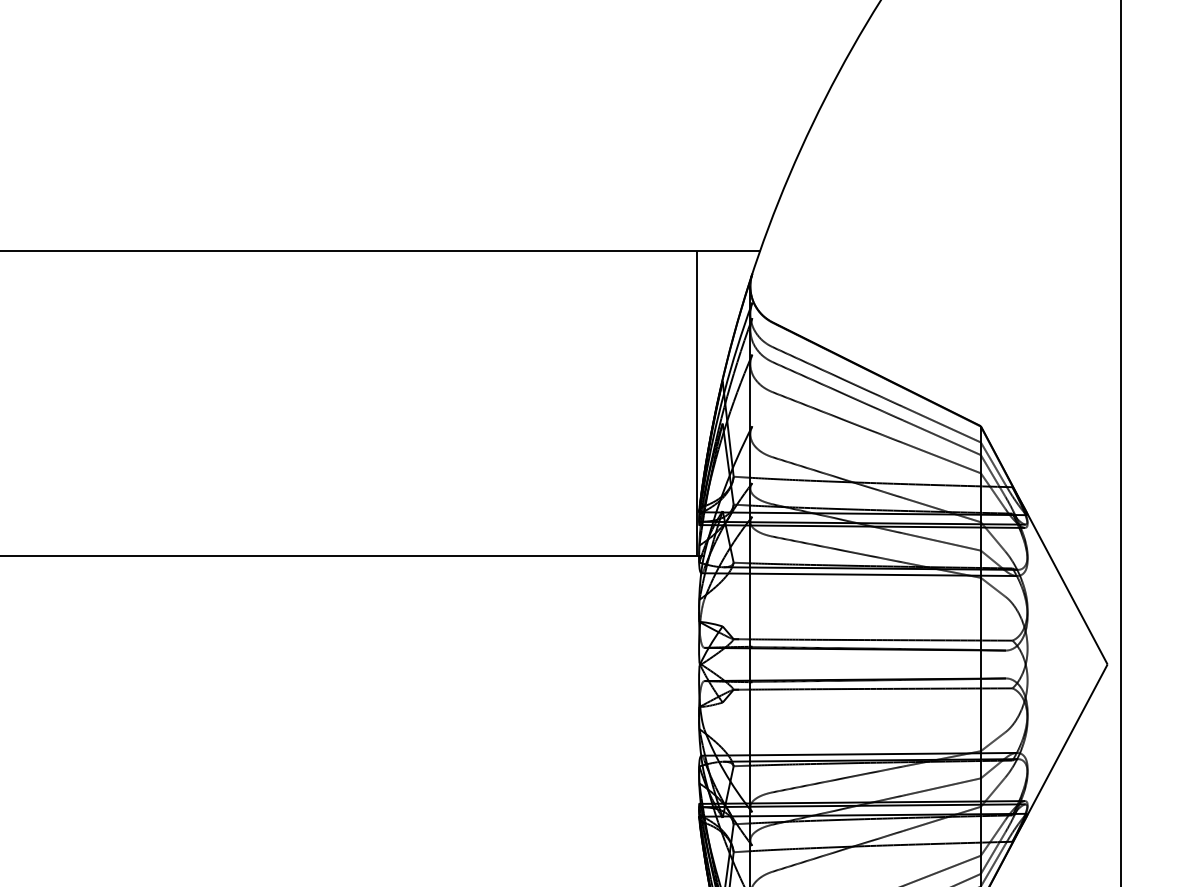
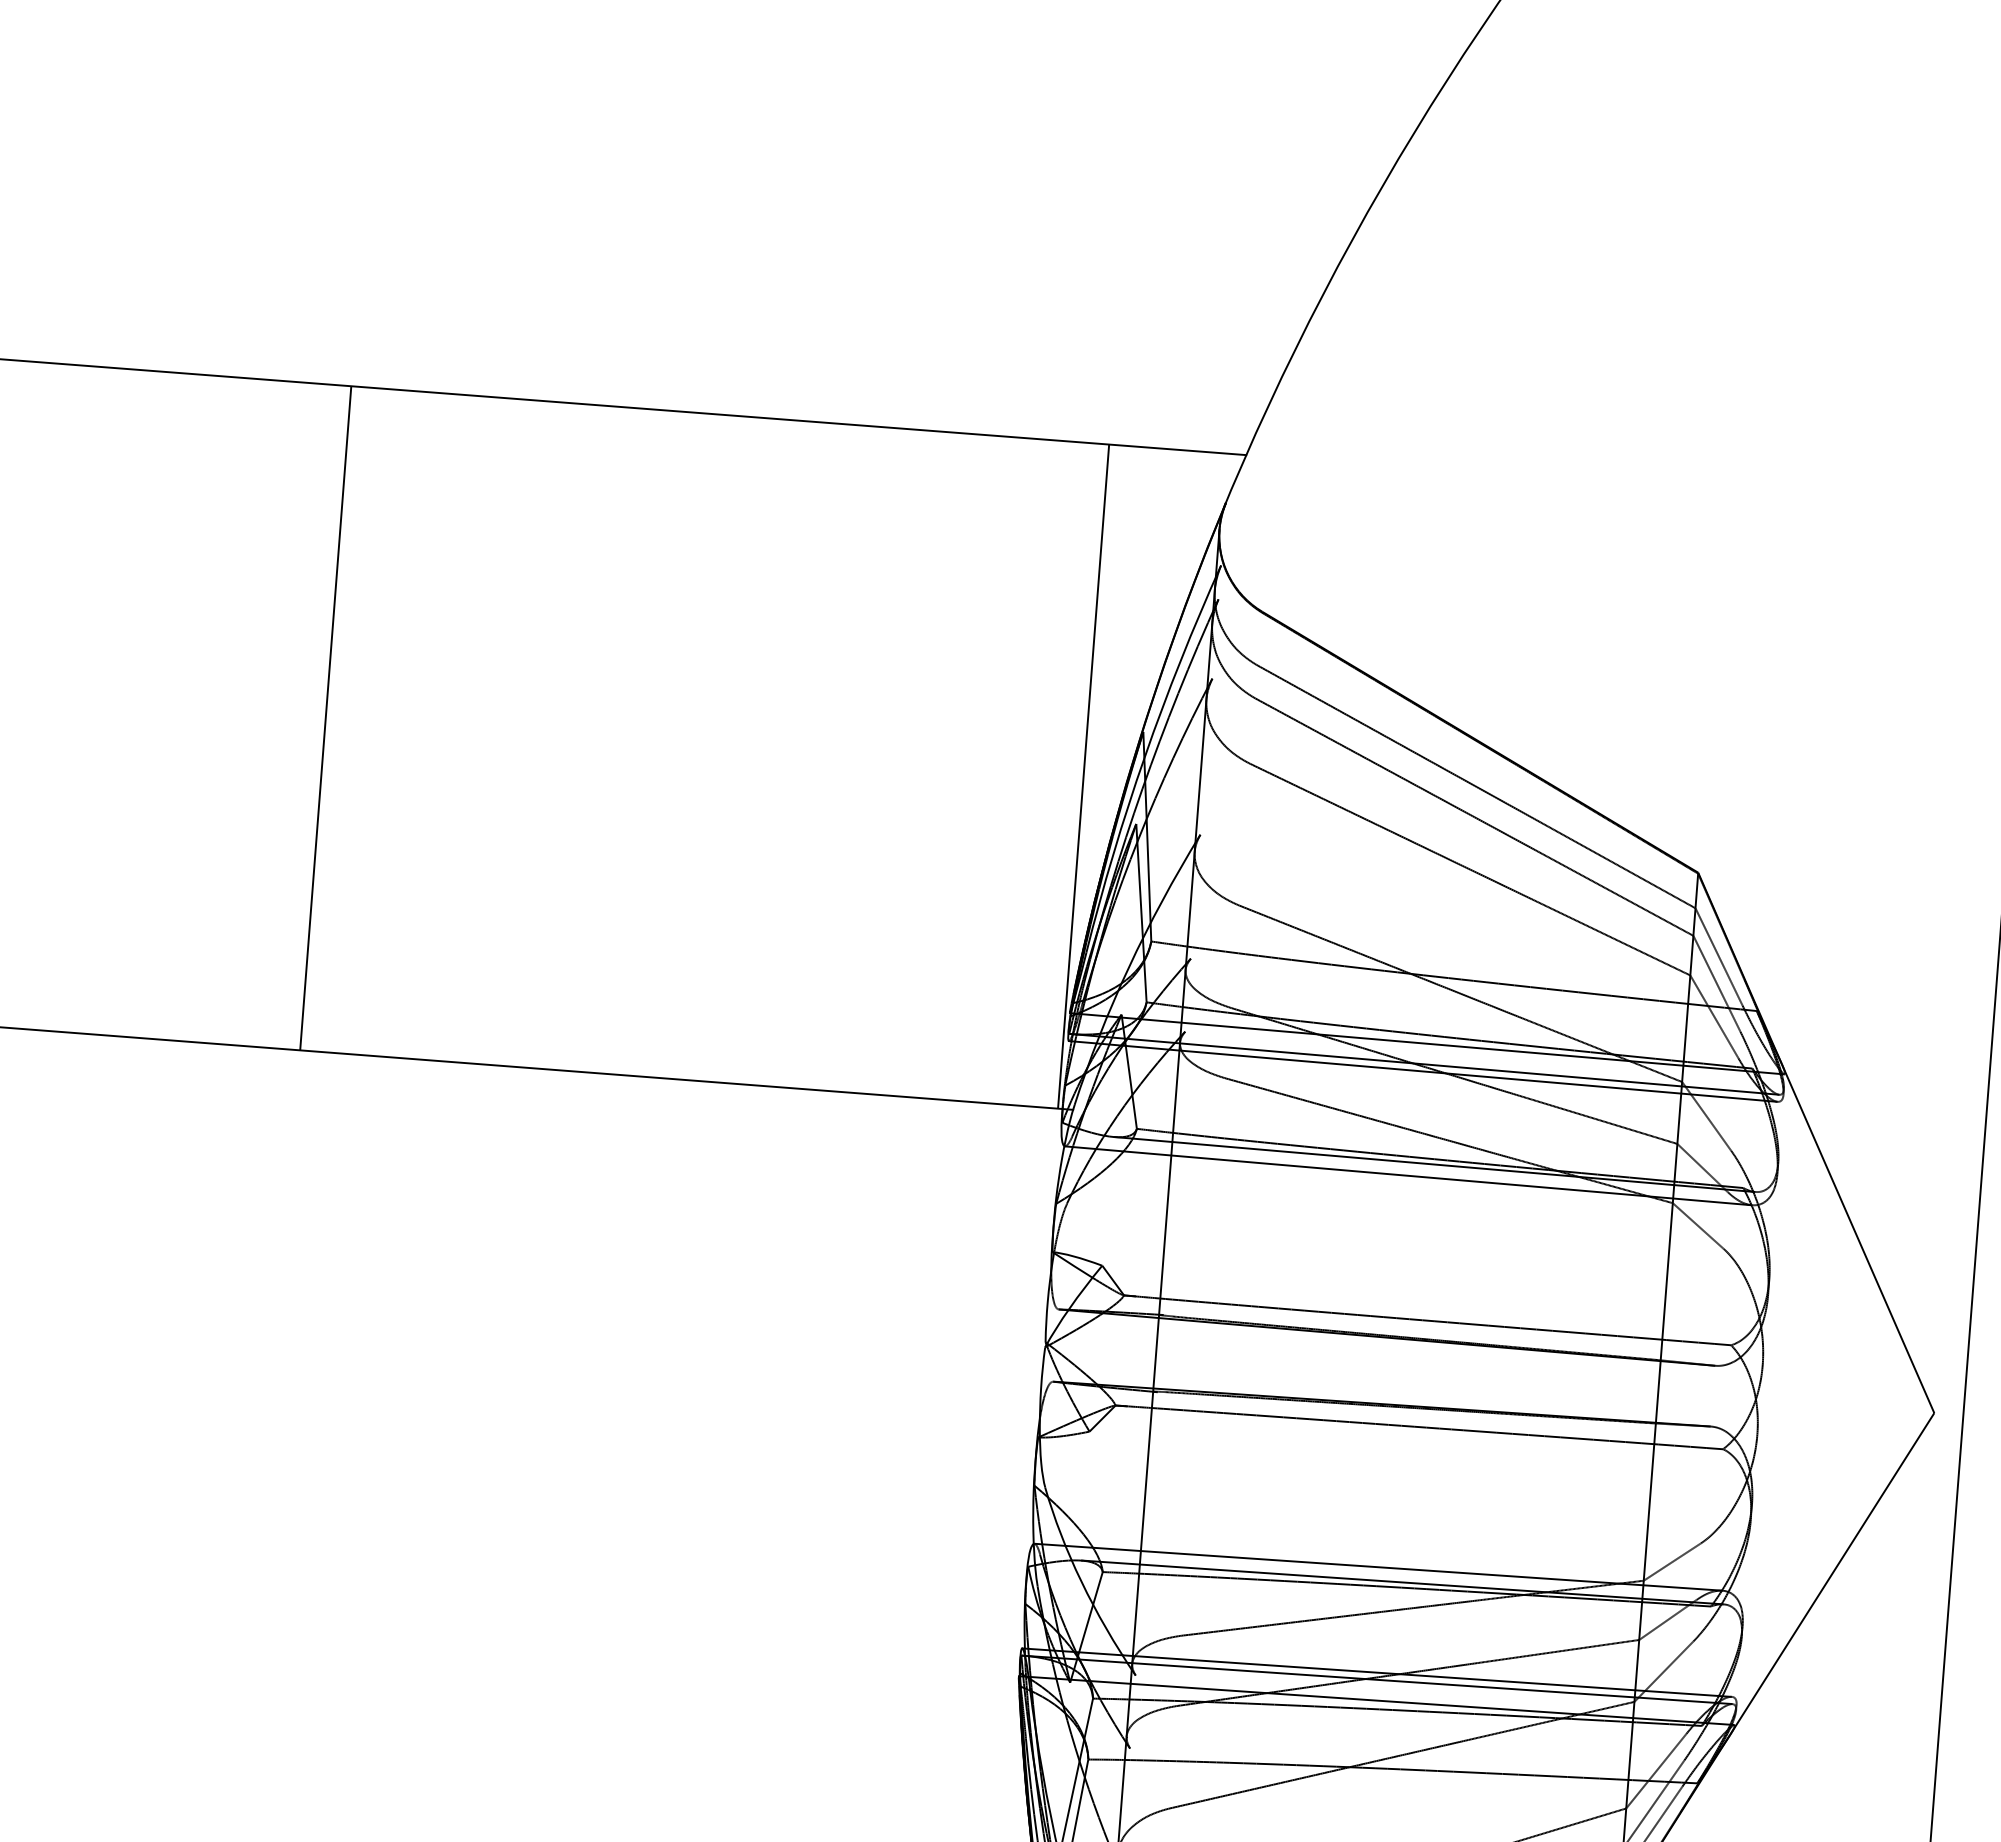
line: (349, 403) -> (326, 717), added

